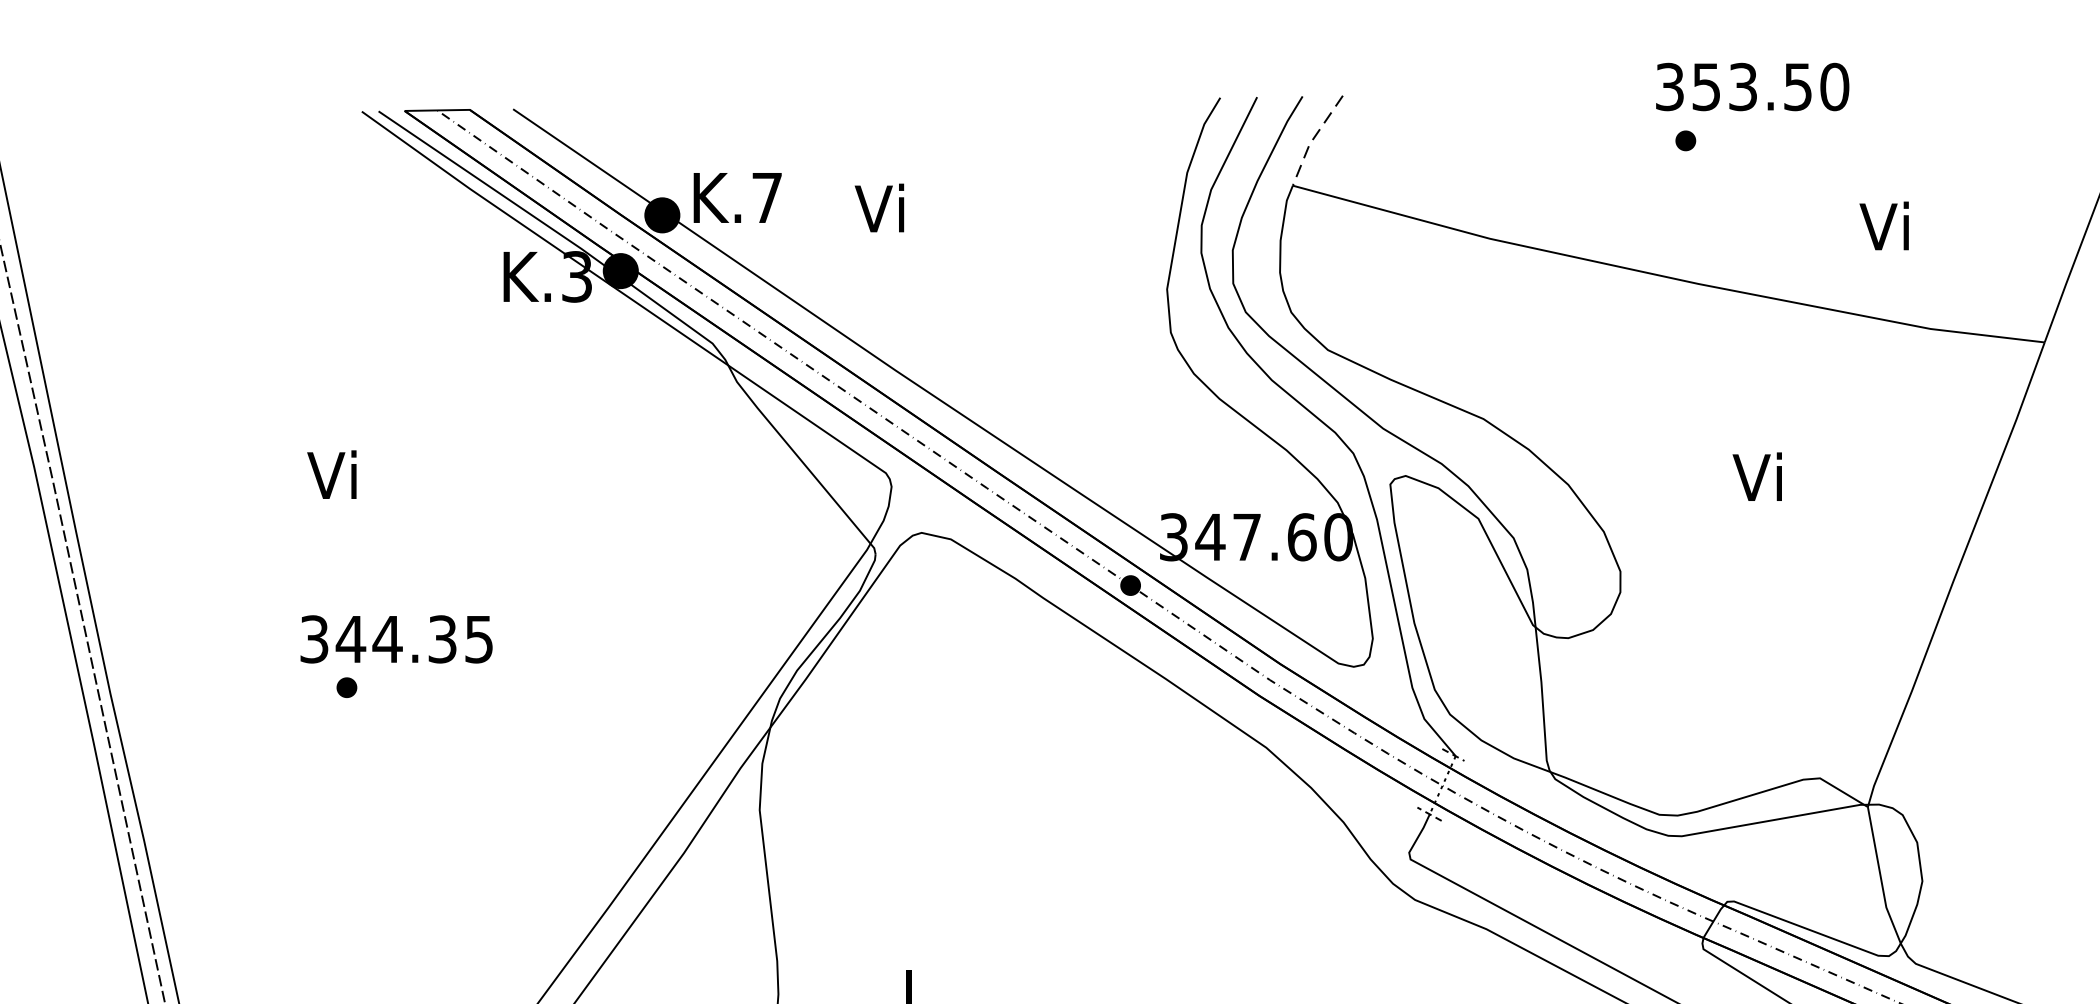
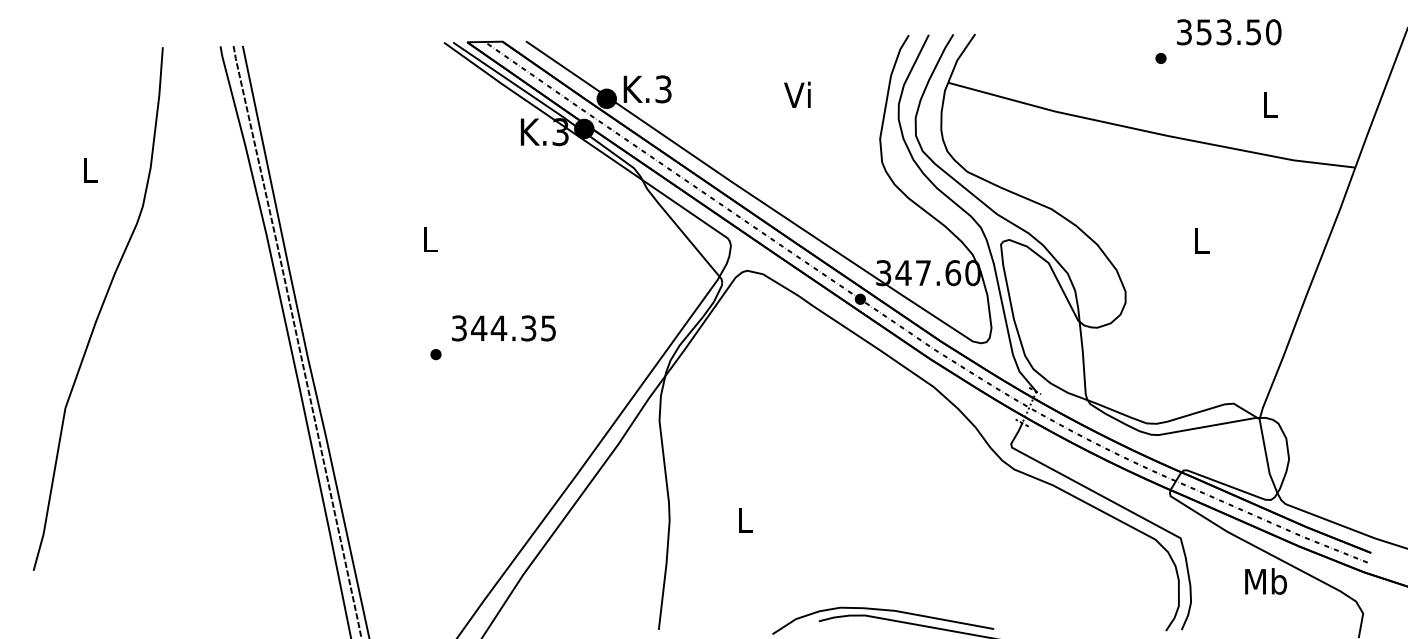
text: (1753, 87) -> (1229, 32), moved
line: (1311, 139) -> (958, 57), dashed -> solid
text: (767, 198) -> (663, 89), K.7 -> K.3
text: (879, 207) -> (797, 94), moved
text: (1884, 225) -> (1268, 104), Vi -> L
text: (331, 475) -> (427, 239), Vi -> L
text: (1756, 477) -> (1199, 240), Vi -> L
text: (395, 639) -> (503, 328), moved

